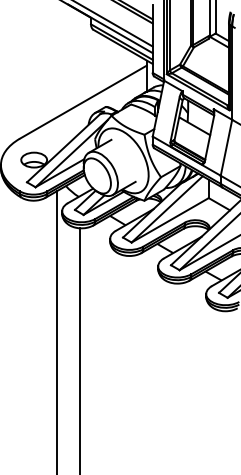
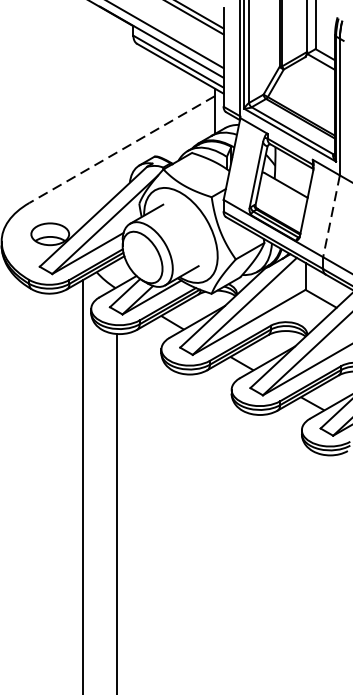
line: (82, 102) -> (120, 150), solid -> dashed
line: (226, 147) -> (331, 215), solid -> dashed

